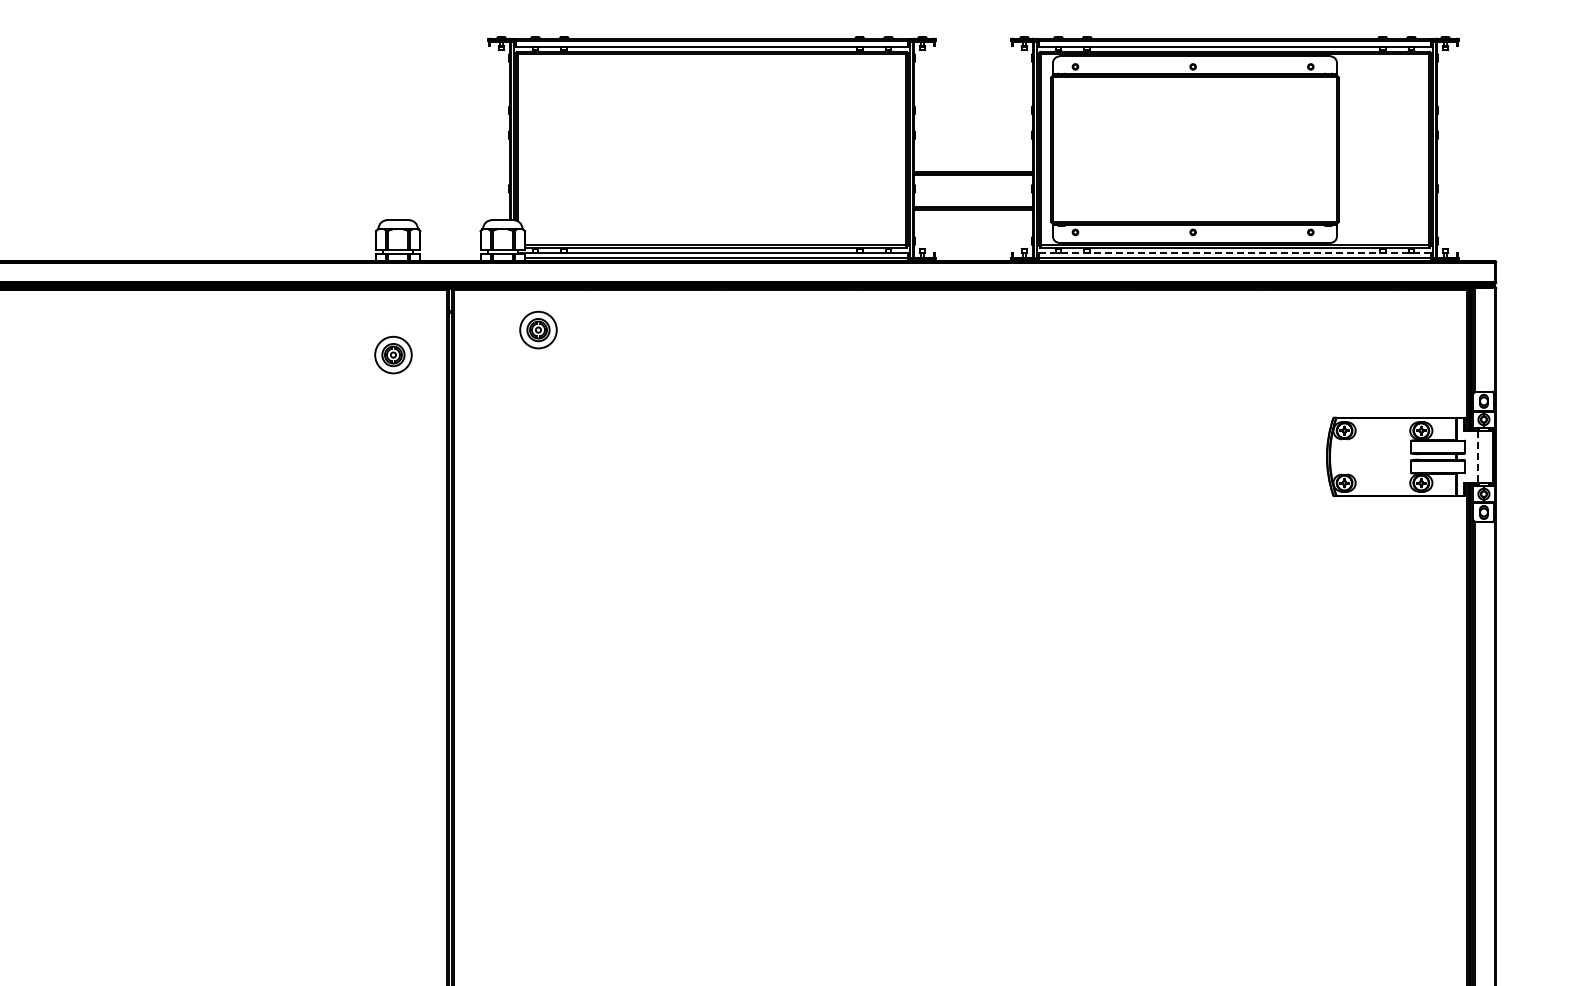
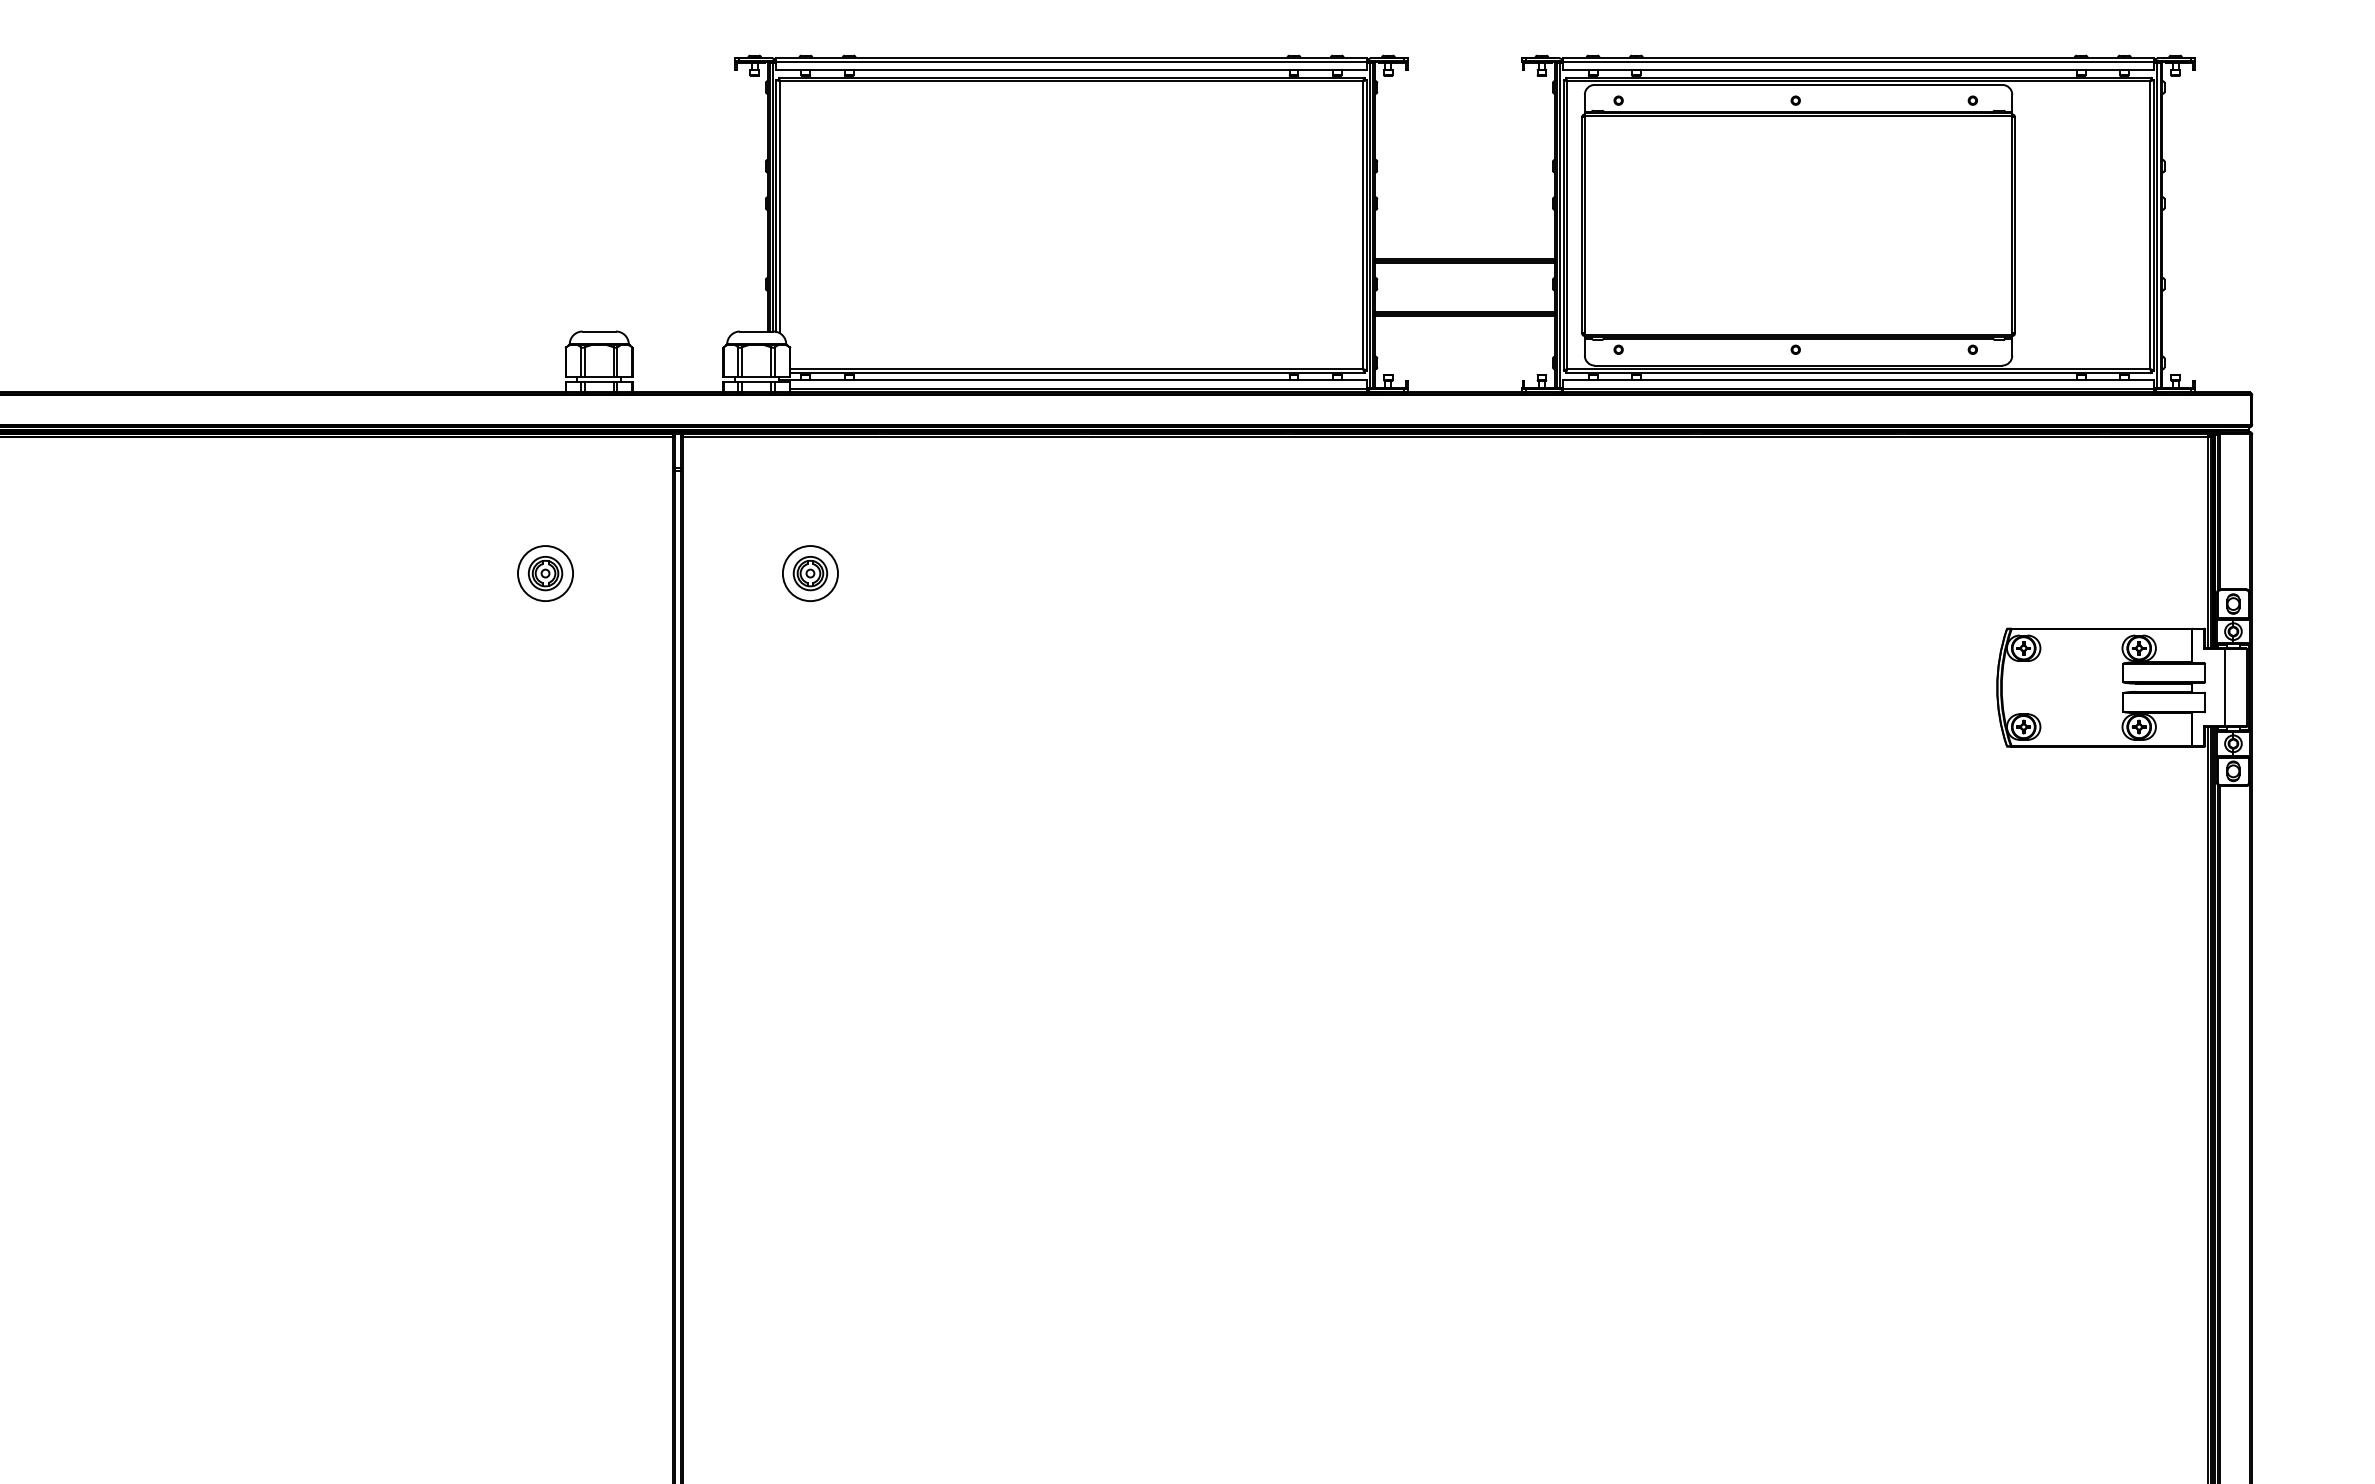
line: (1235, 252) -> (1859, 380), dashed -> solid
part: (538, 329) -> (810, 572), moved
part: (393, 354) -> (545, 572), moved
line: (1478, 456) -> (2225, 687), dashed -> solid

